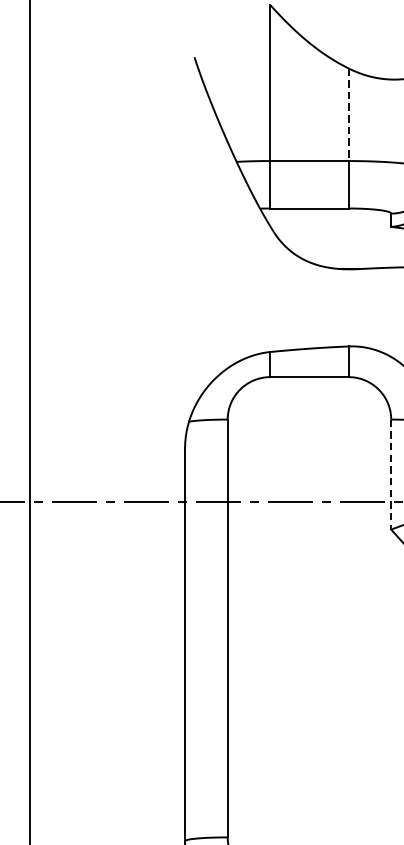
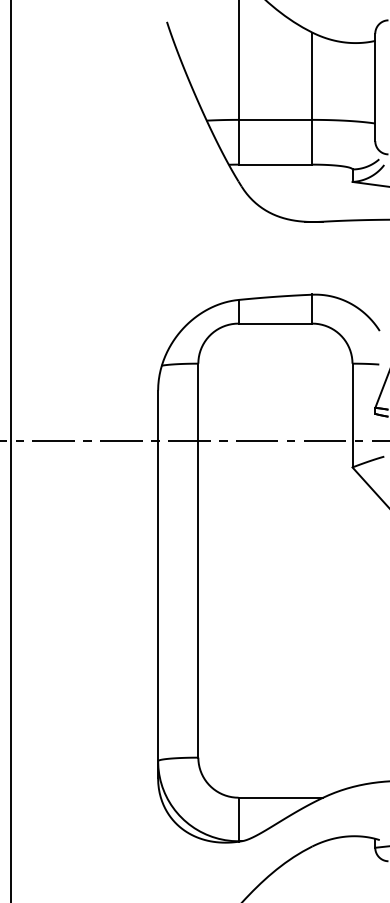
line: (348, 115) -> (312, 76), dashed -> solid
line: (391, 474) -> (352, 415), dashed -> solid

